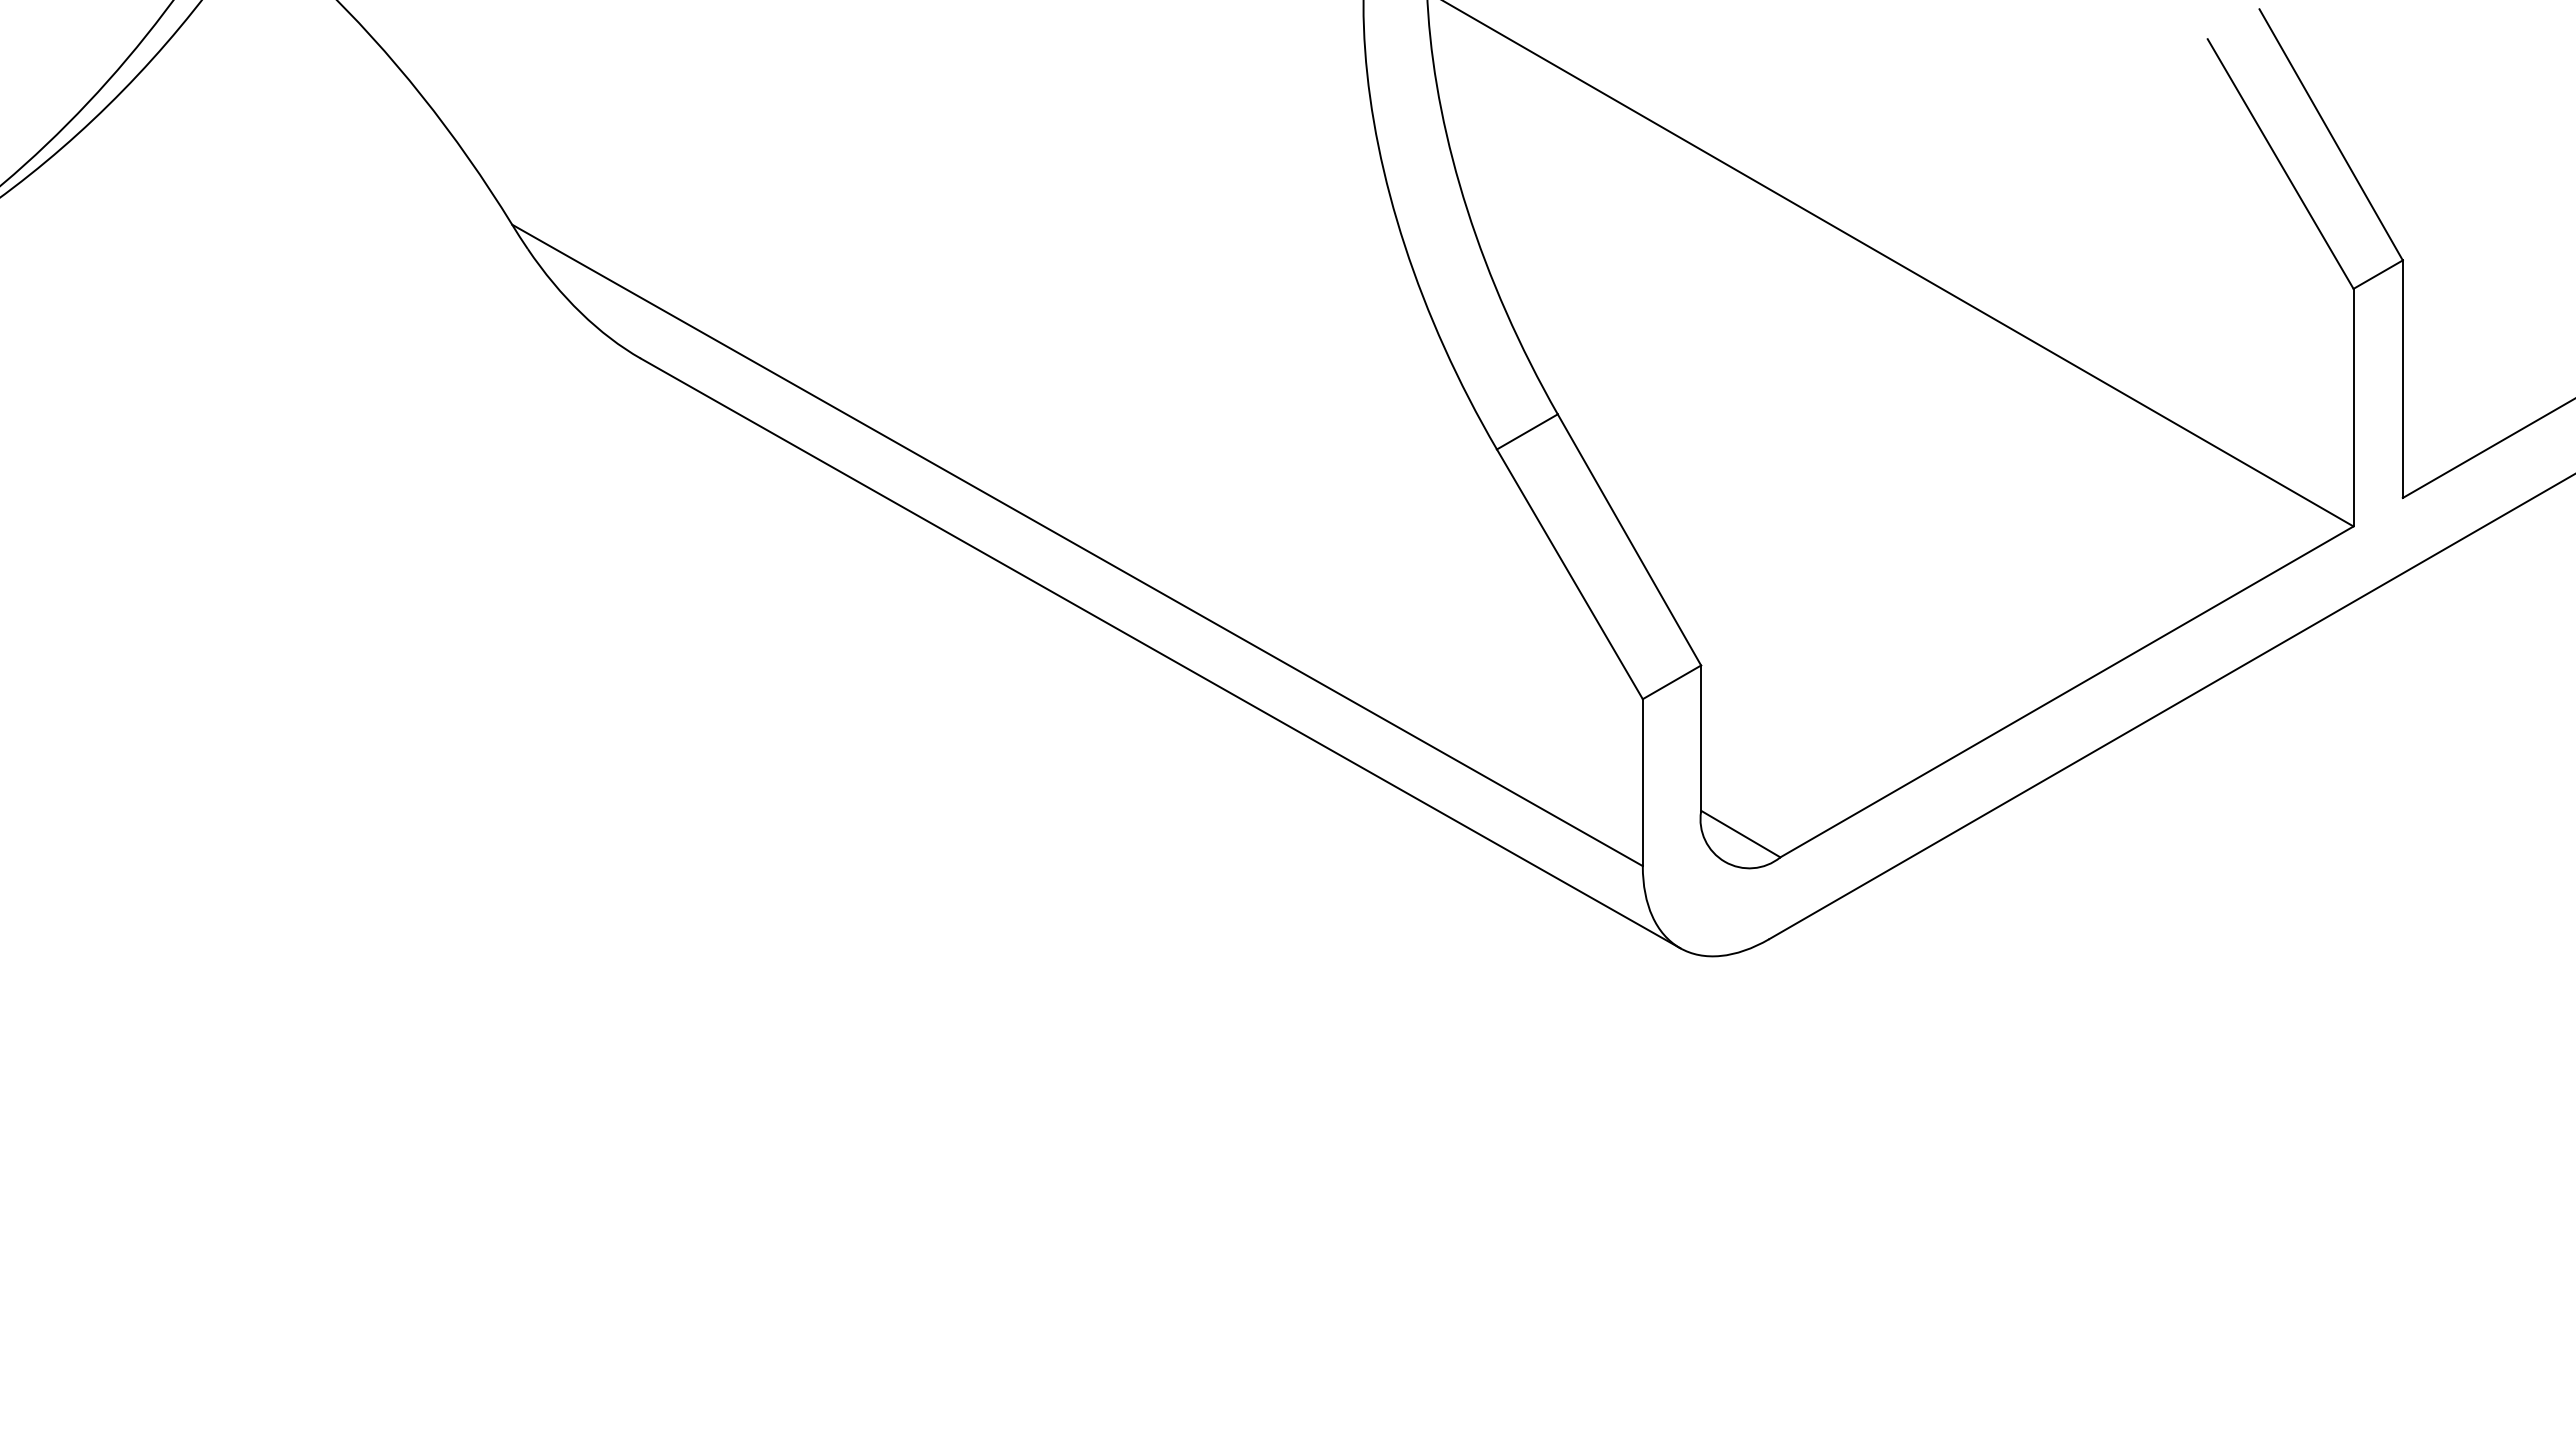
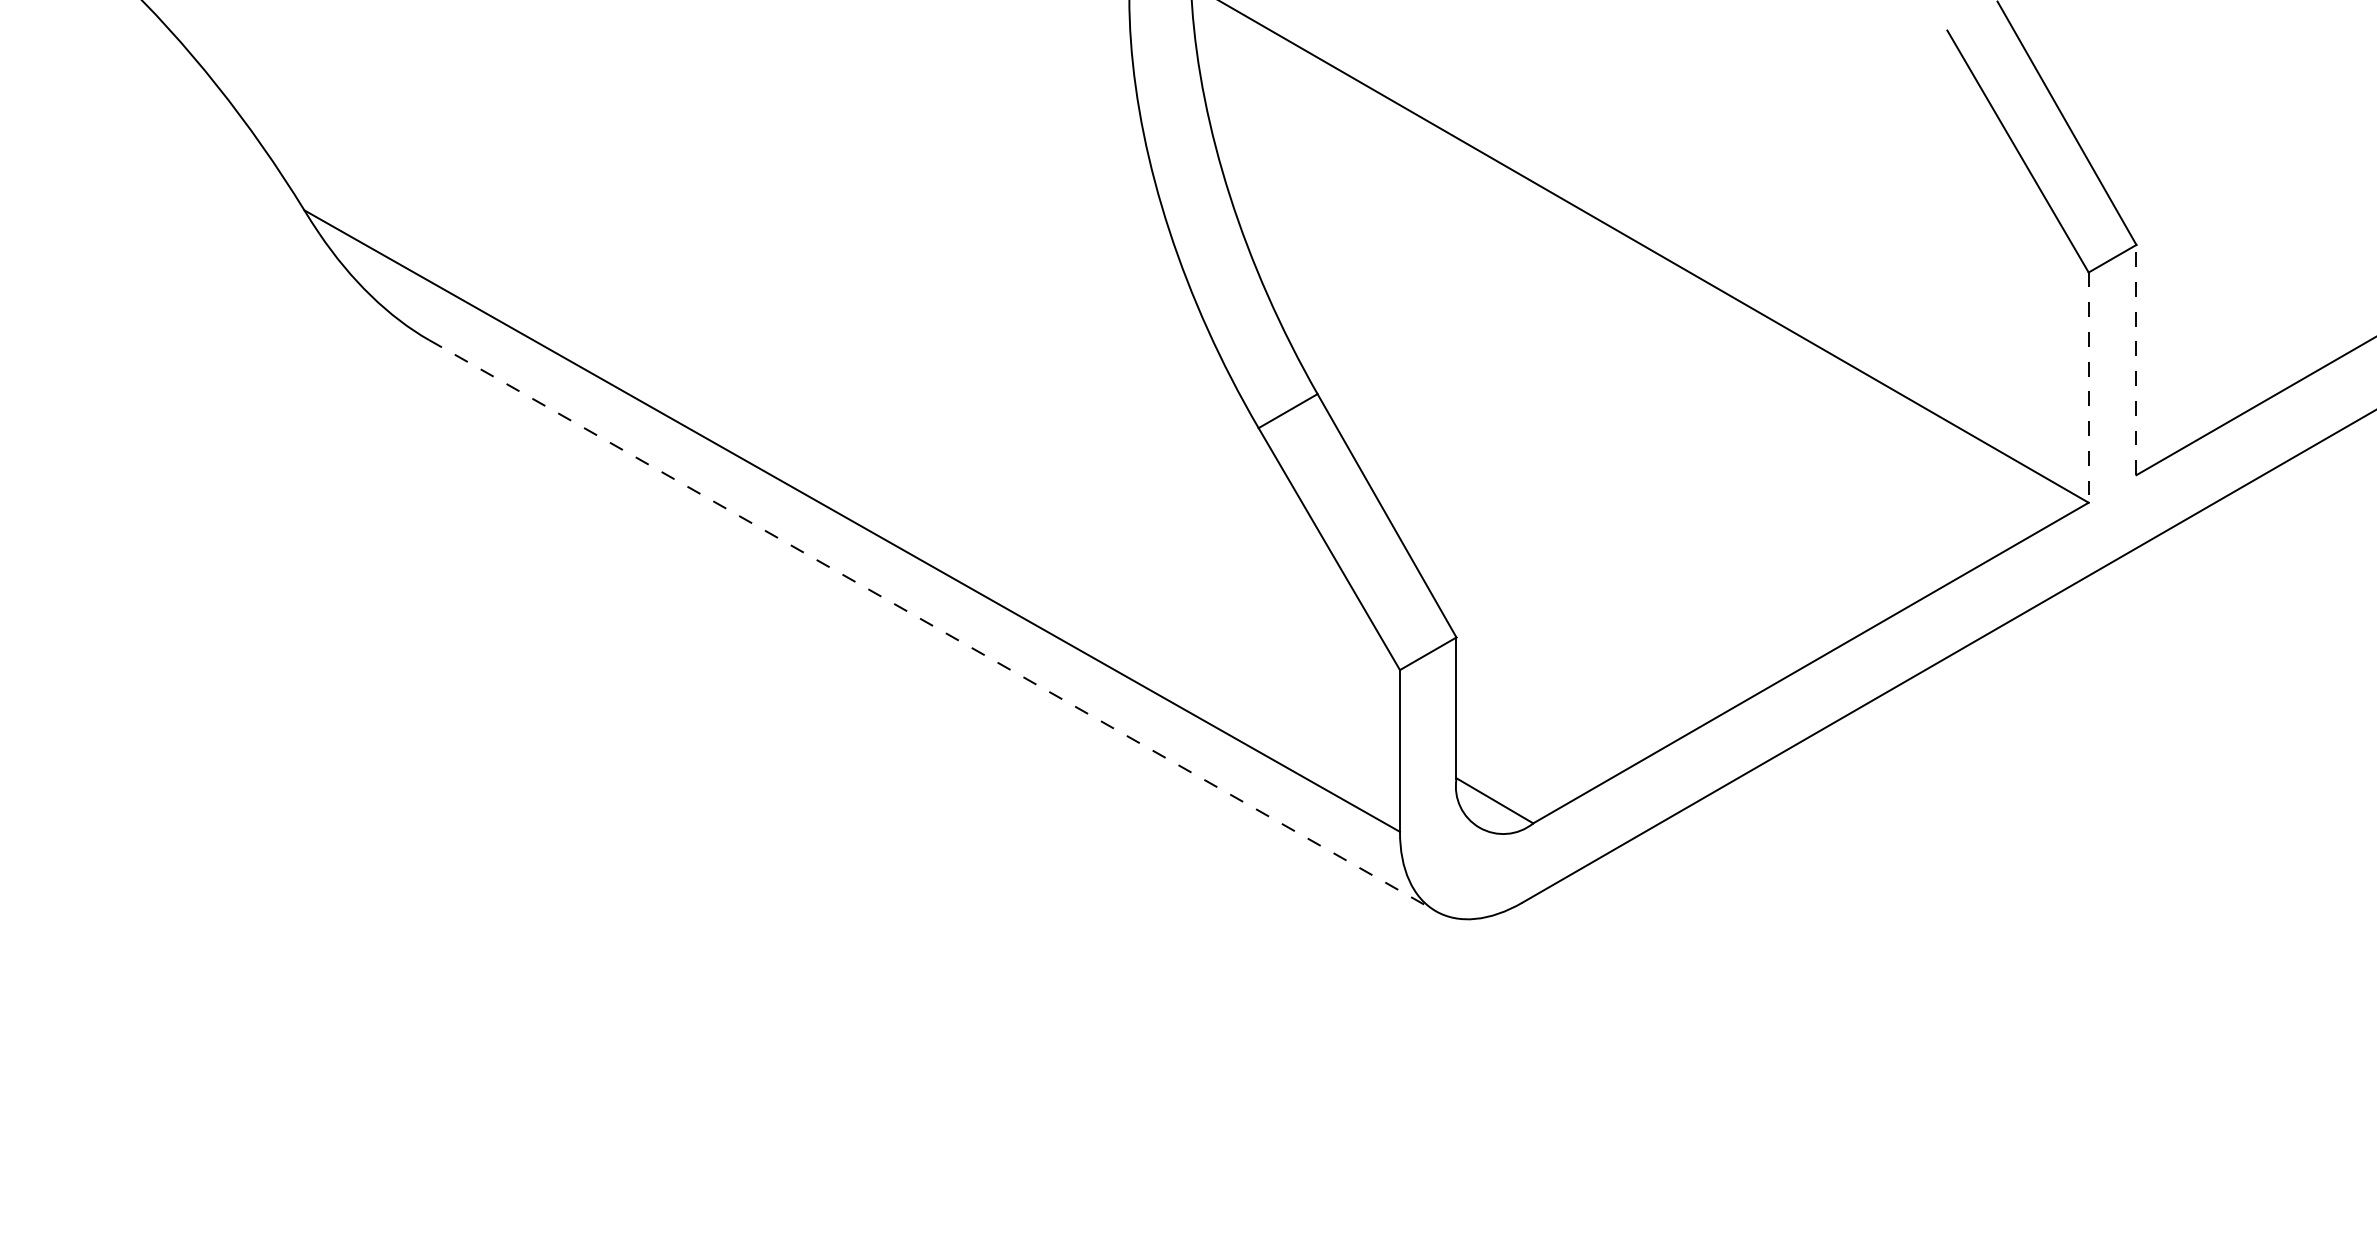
line: (2402, 379) -> (2136, 360), solid -> dashed
line: (2353, 407) -> (2088, 387), solid -> dashed
line: (1160, 653) -> (932, 625), solid -> dashed

